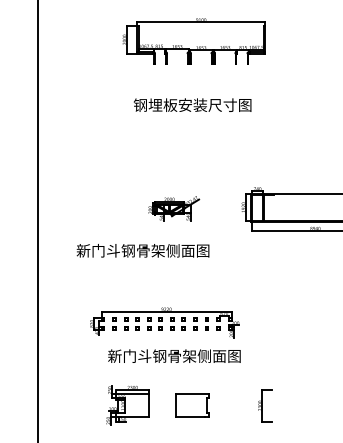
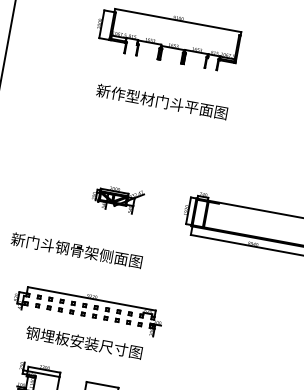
text: (199, 104) -> (161, 101), 钢埋板安装尺寸图 -> 新作型材门斗平面图
text: (142, 250) -> (76, 250), moved
text: (174, 355) -> (91, 343), 新门斗钢骨架侧面图 -> 钢埋板安装尺寸图

